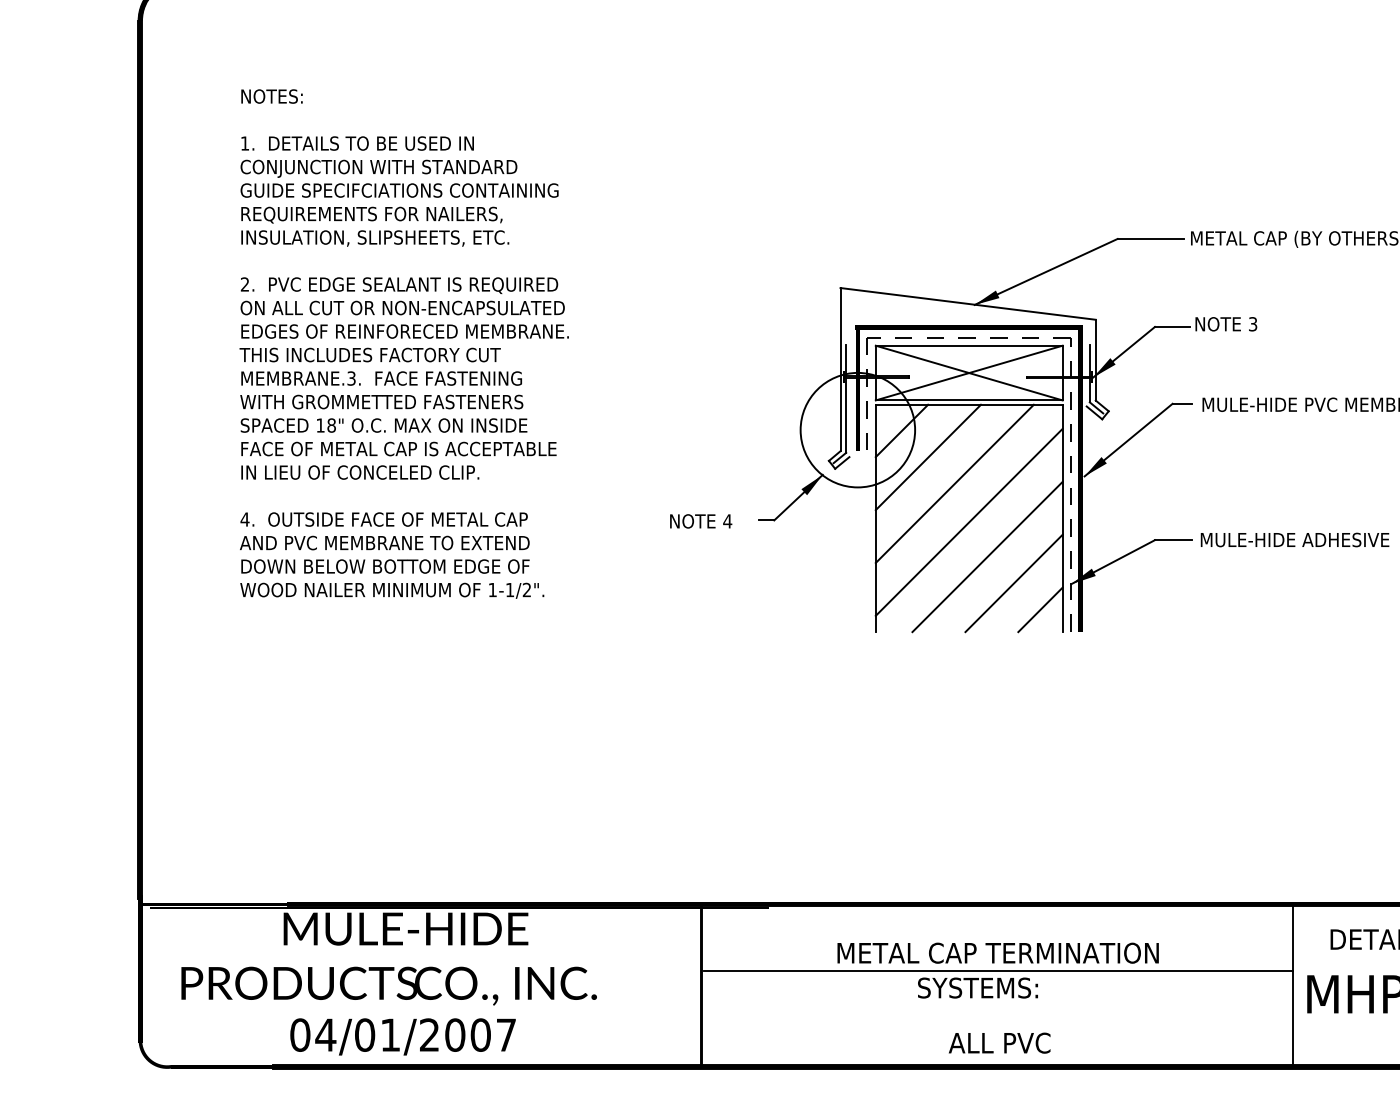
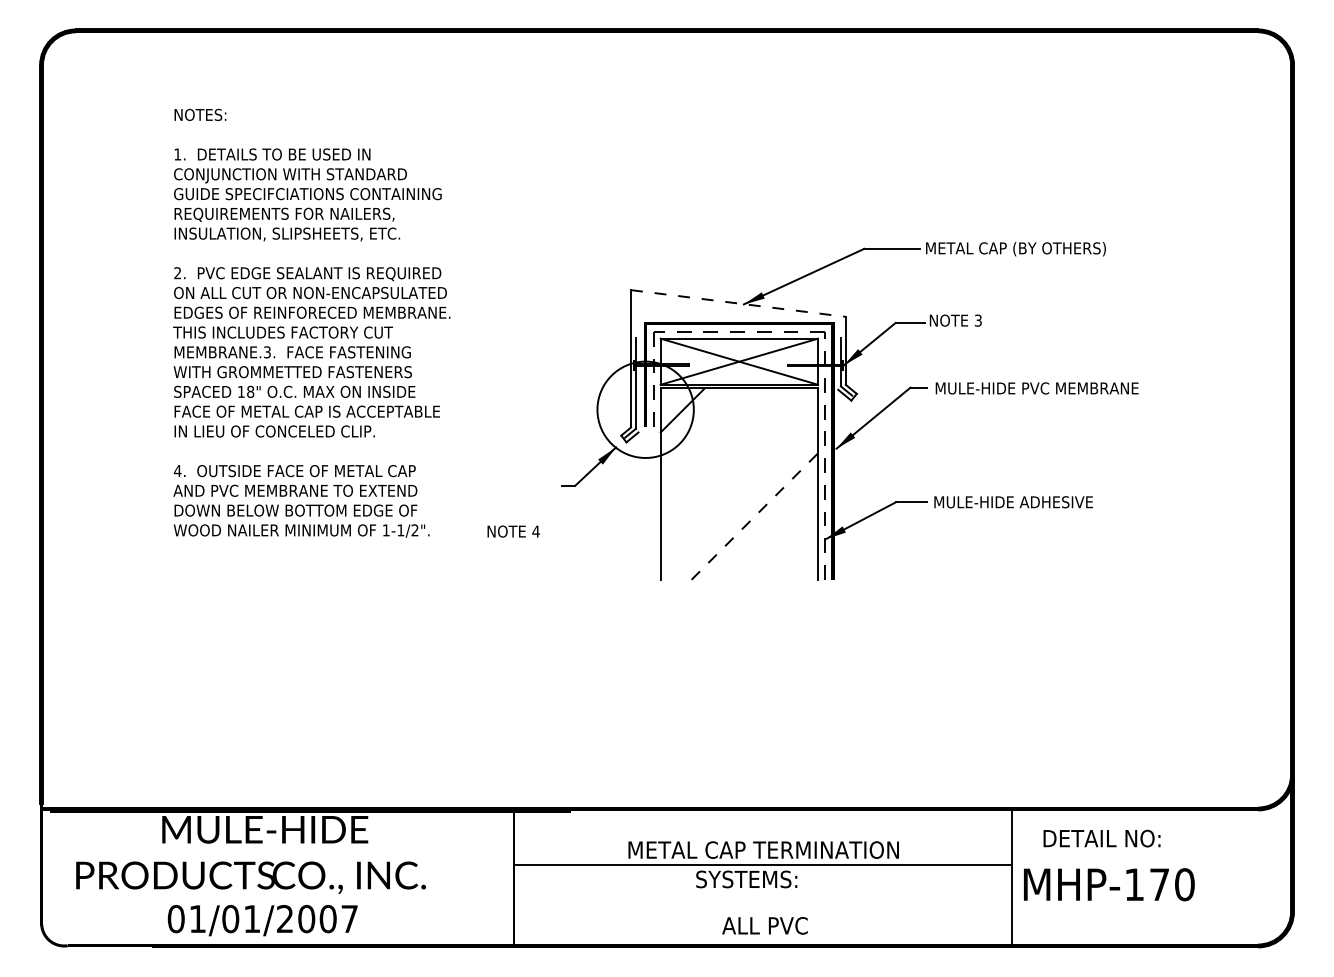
line: (968, 303) -> (738, 303), solid -> dashed
text: (403, 343) -> (311, 322), moved
line: (927, 457) -> (704, 432), removed
line: (953, 483) -> (726, 454), removed
text: (700, 521) -> (513, 531), moved
line: (968, 522) -> (738, 487), removed
line: (988, 556) -> (755, 516), solid -> dashed
line: (1013, 583) -> (776, 538), removed
line: (1039, 609) -> (798, 560), removed
text: (325, 1034) -> (197, 918), 04/01/2007 -> 01/01/2007

